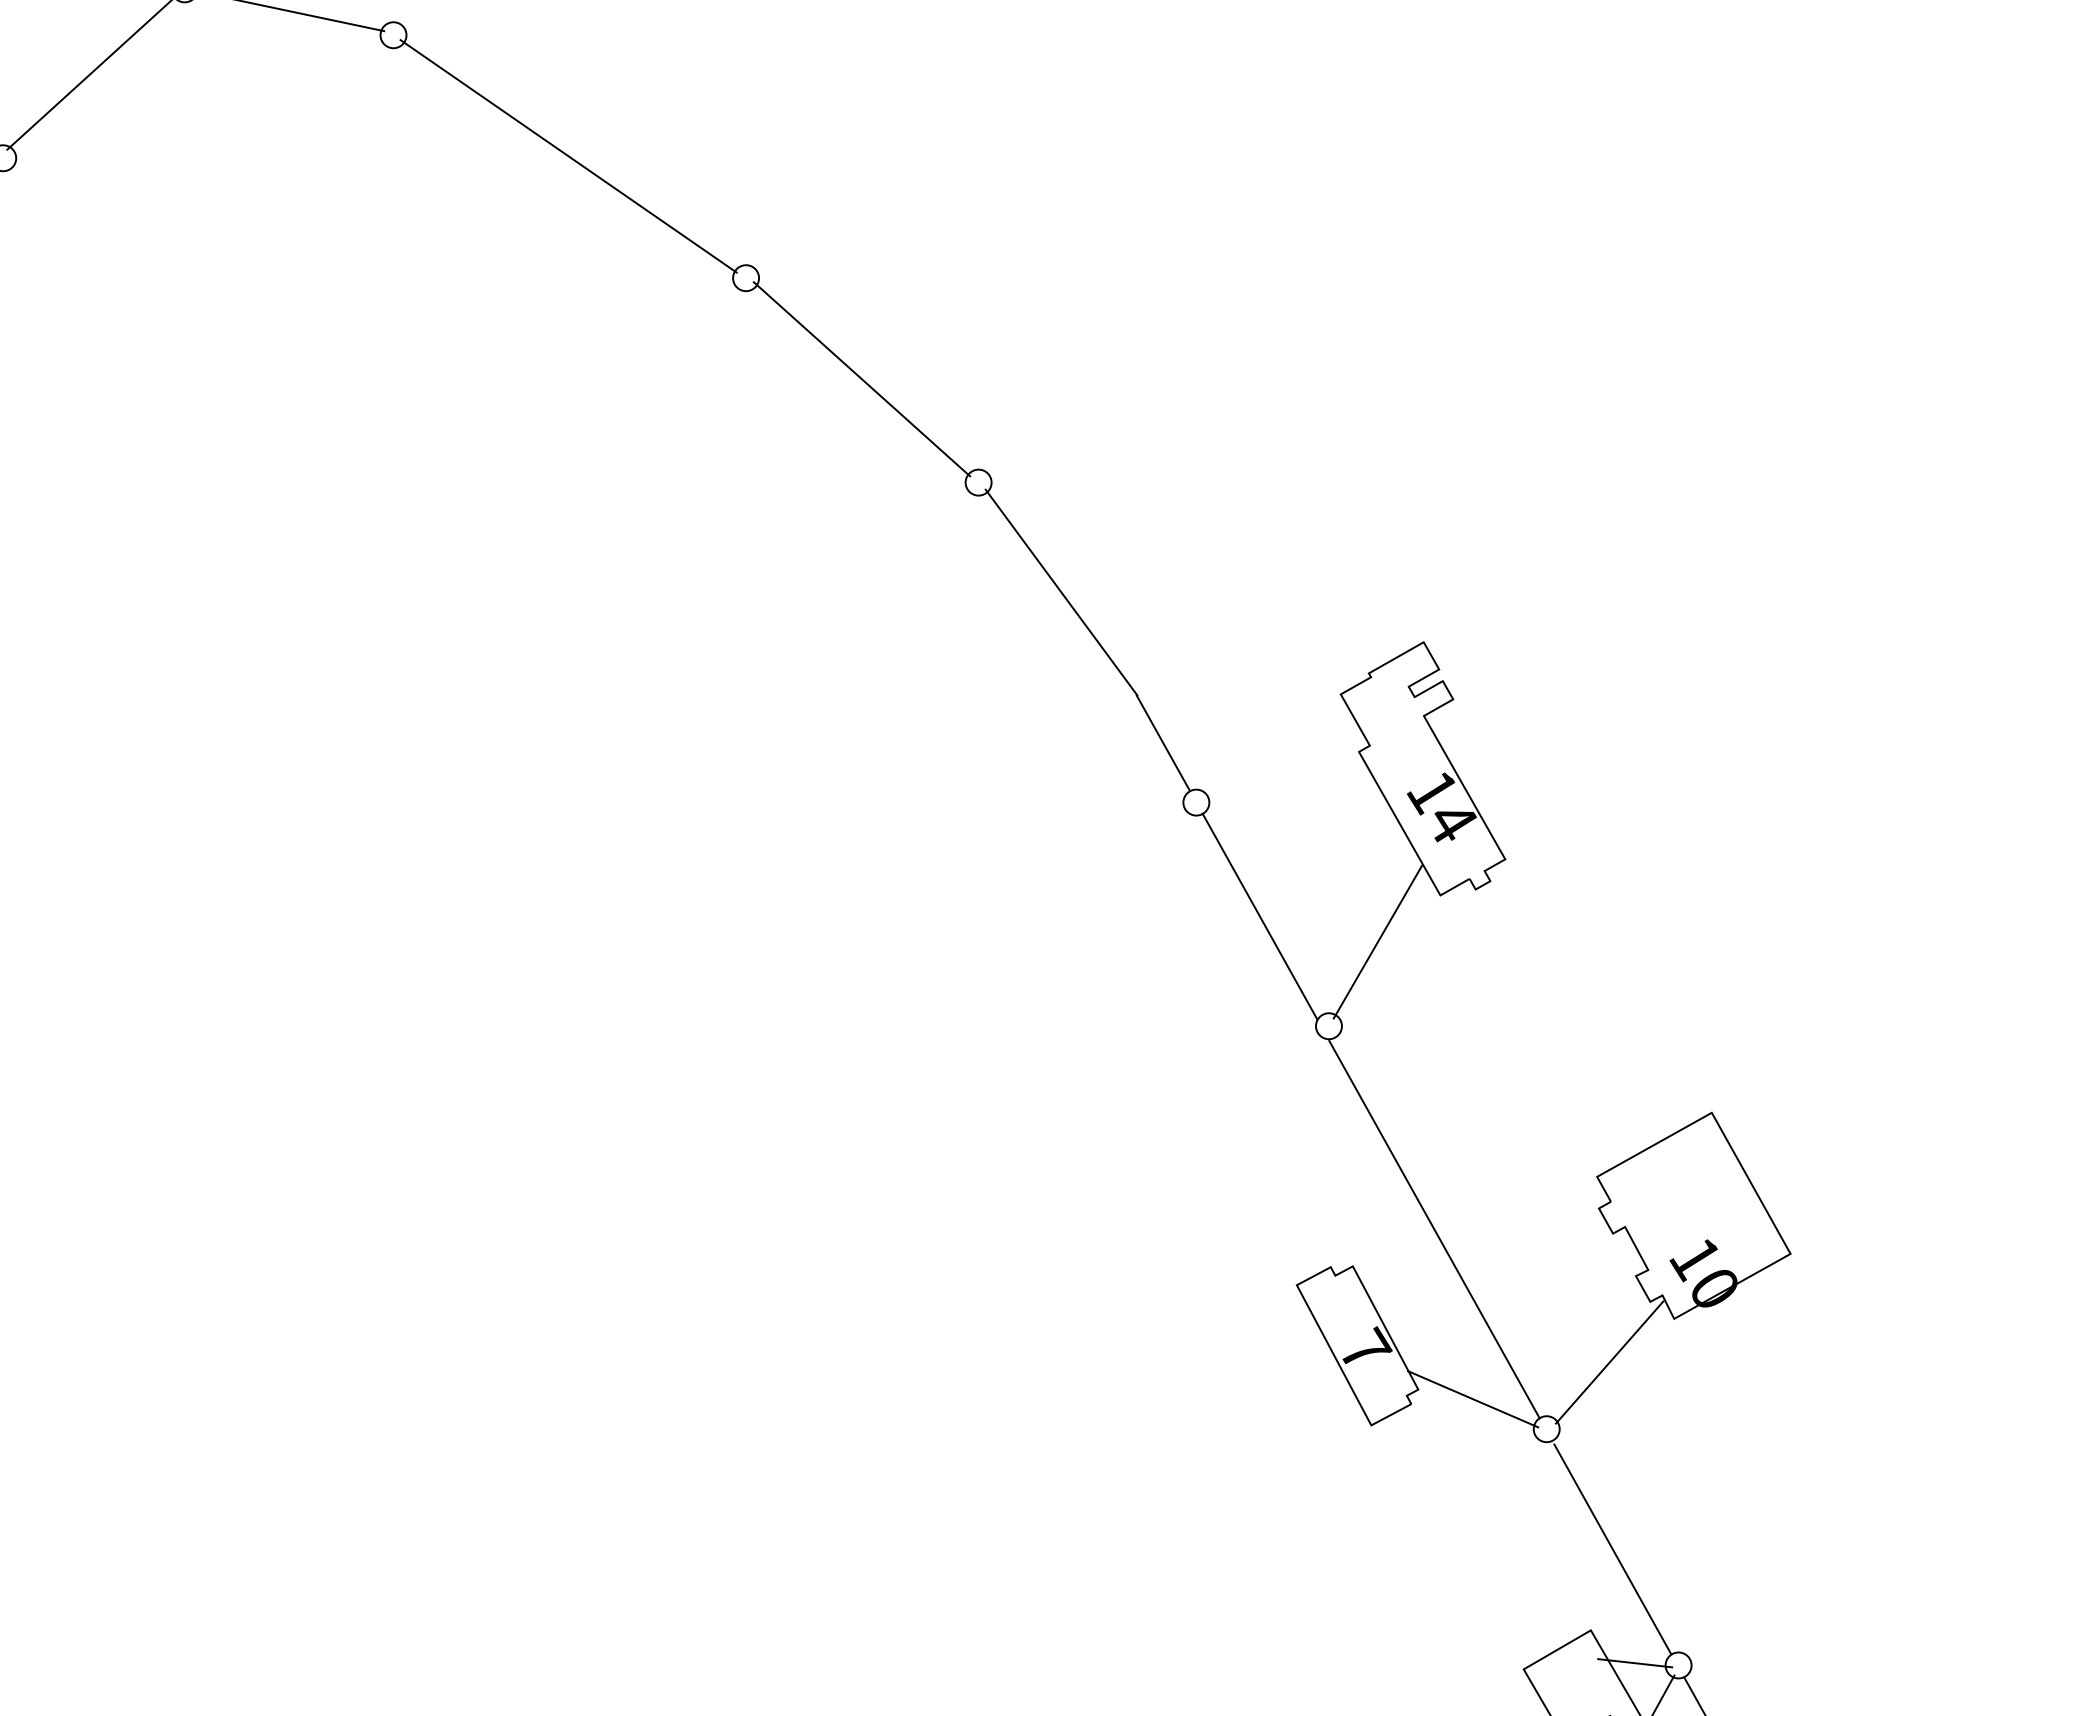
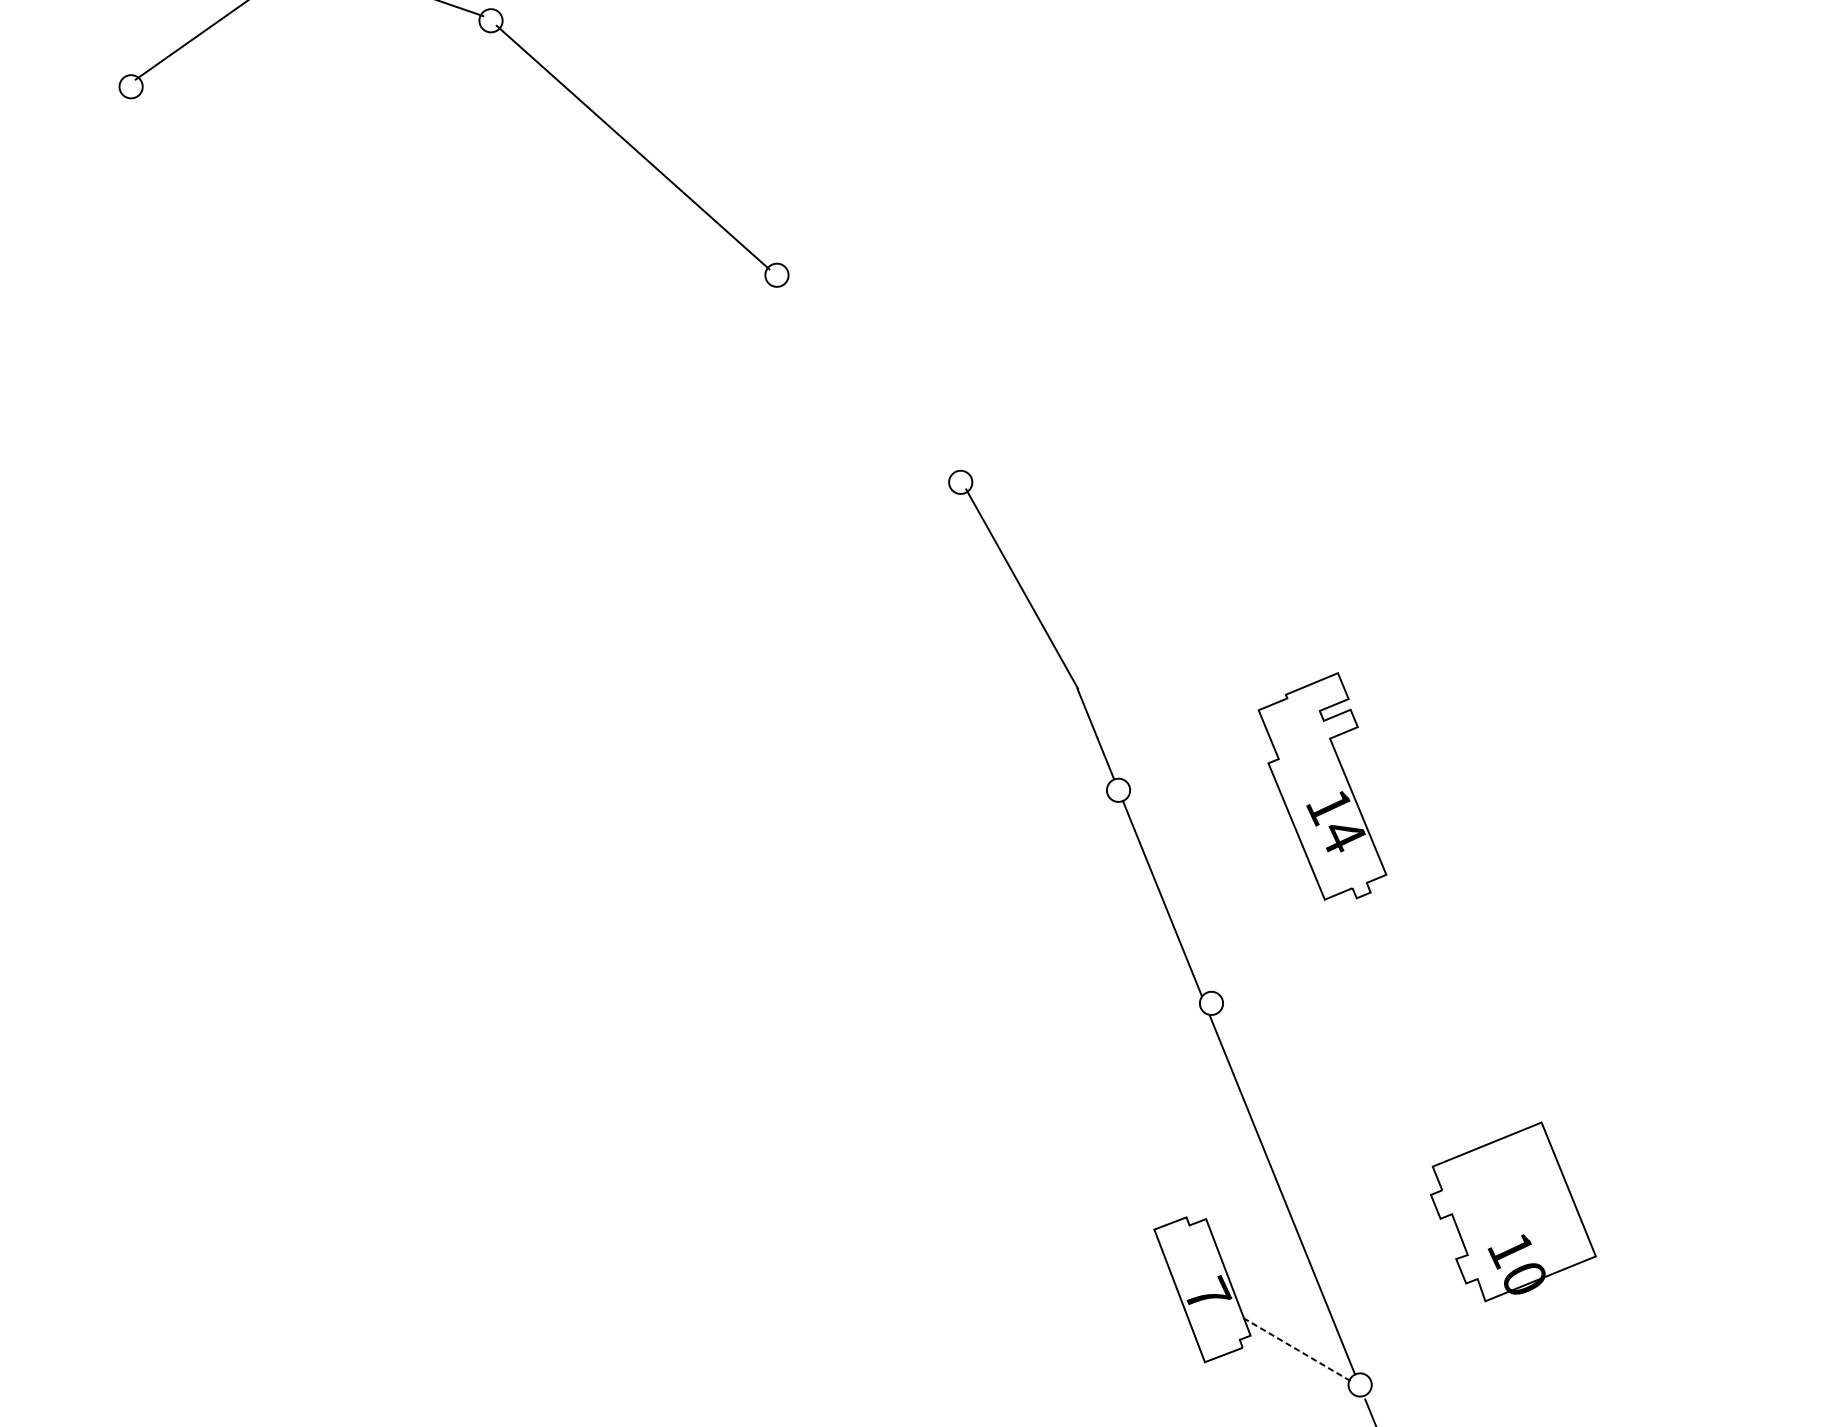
line: (861, 379) -> (868, 377), removed
line: (1377, 941) -> (1263, 933), removed
line: (1609, 1362) -> (1423, 1332), removed
line: (1473, 1399) -> (1298, 1350), solid -> dashed

